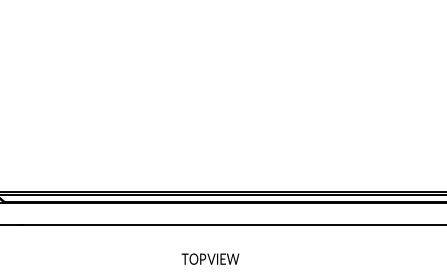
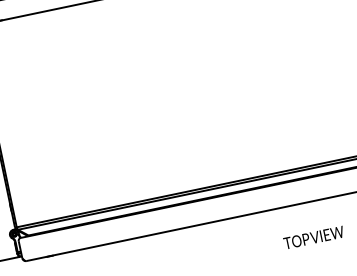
text: (210, 258) -> (313, 237), moved

